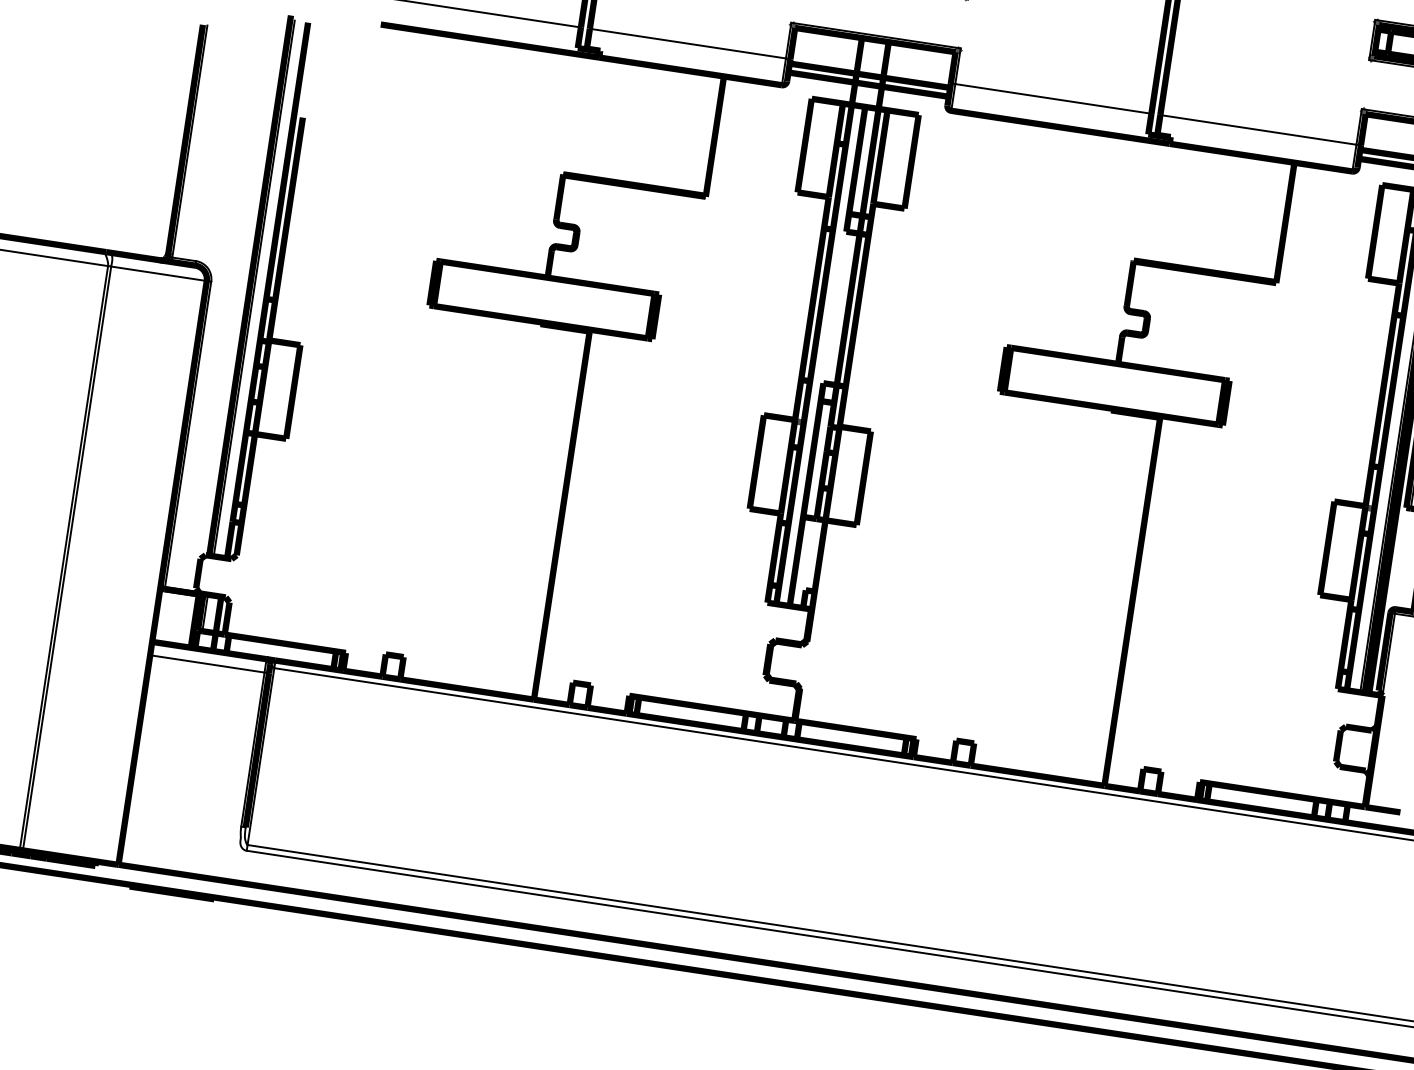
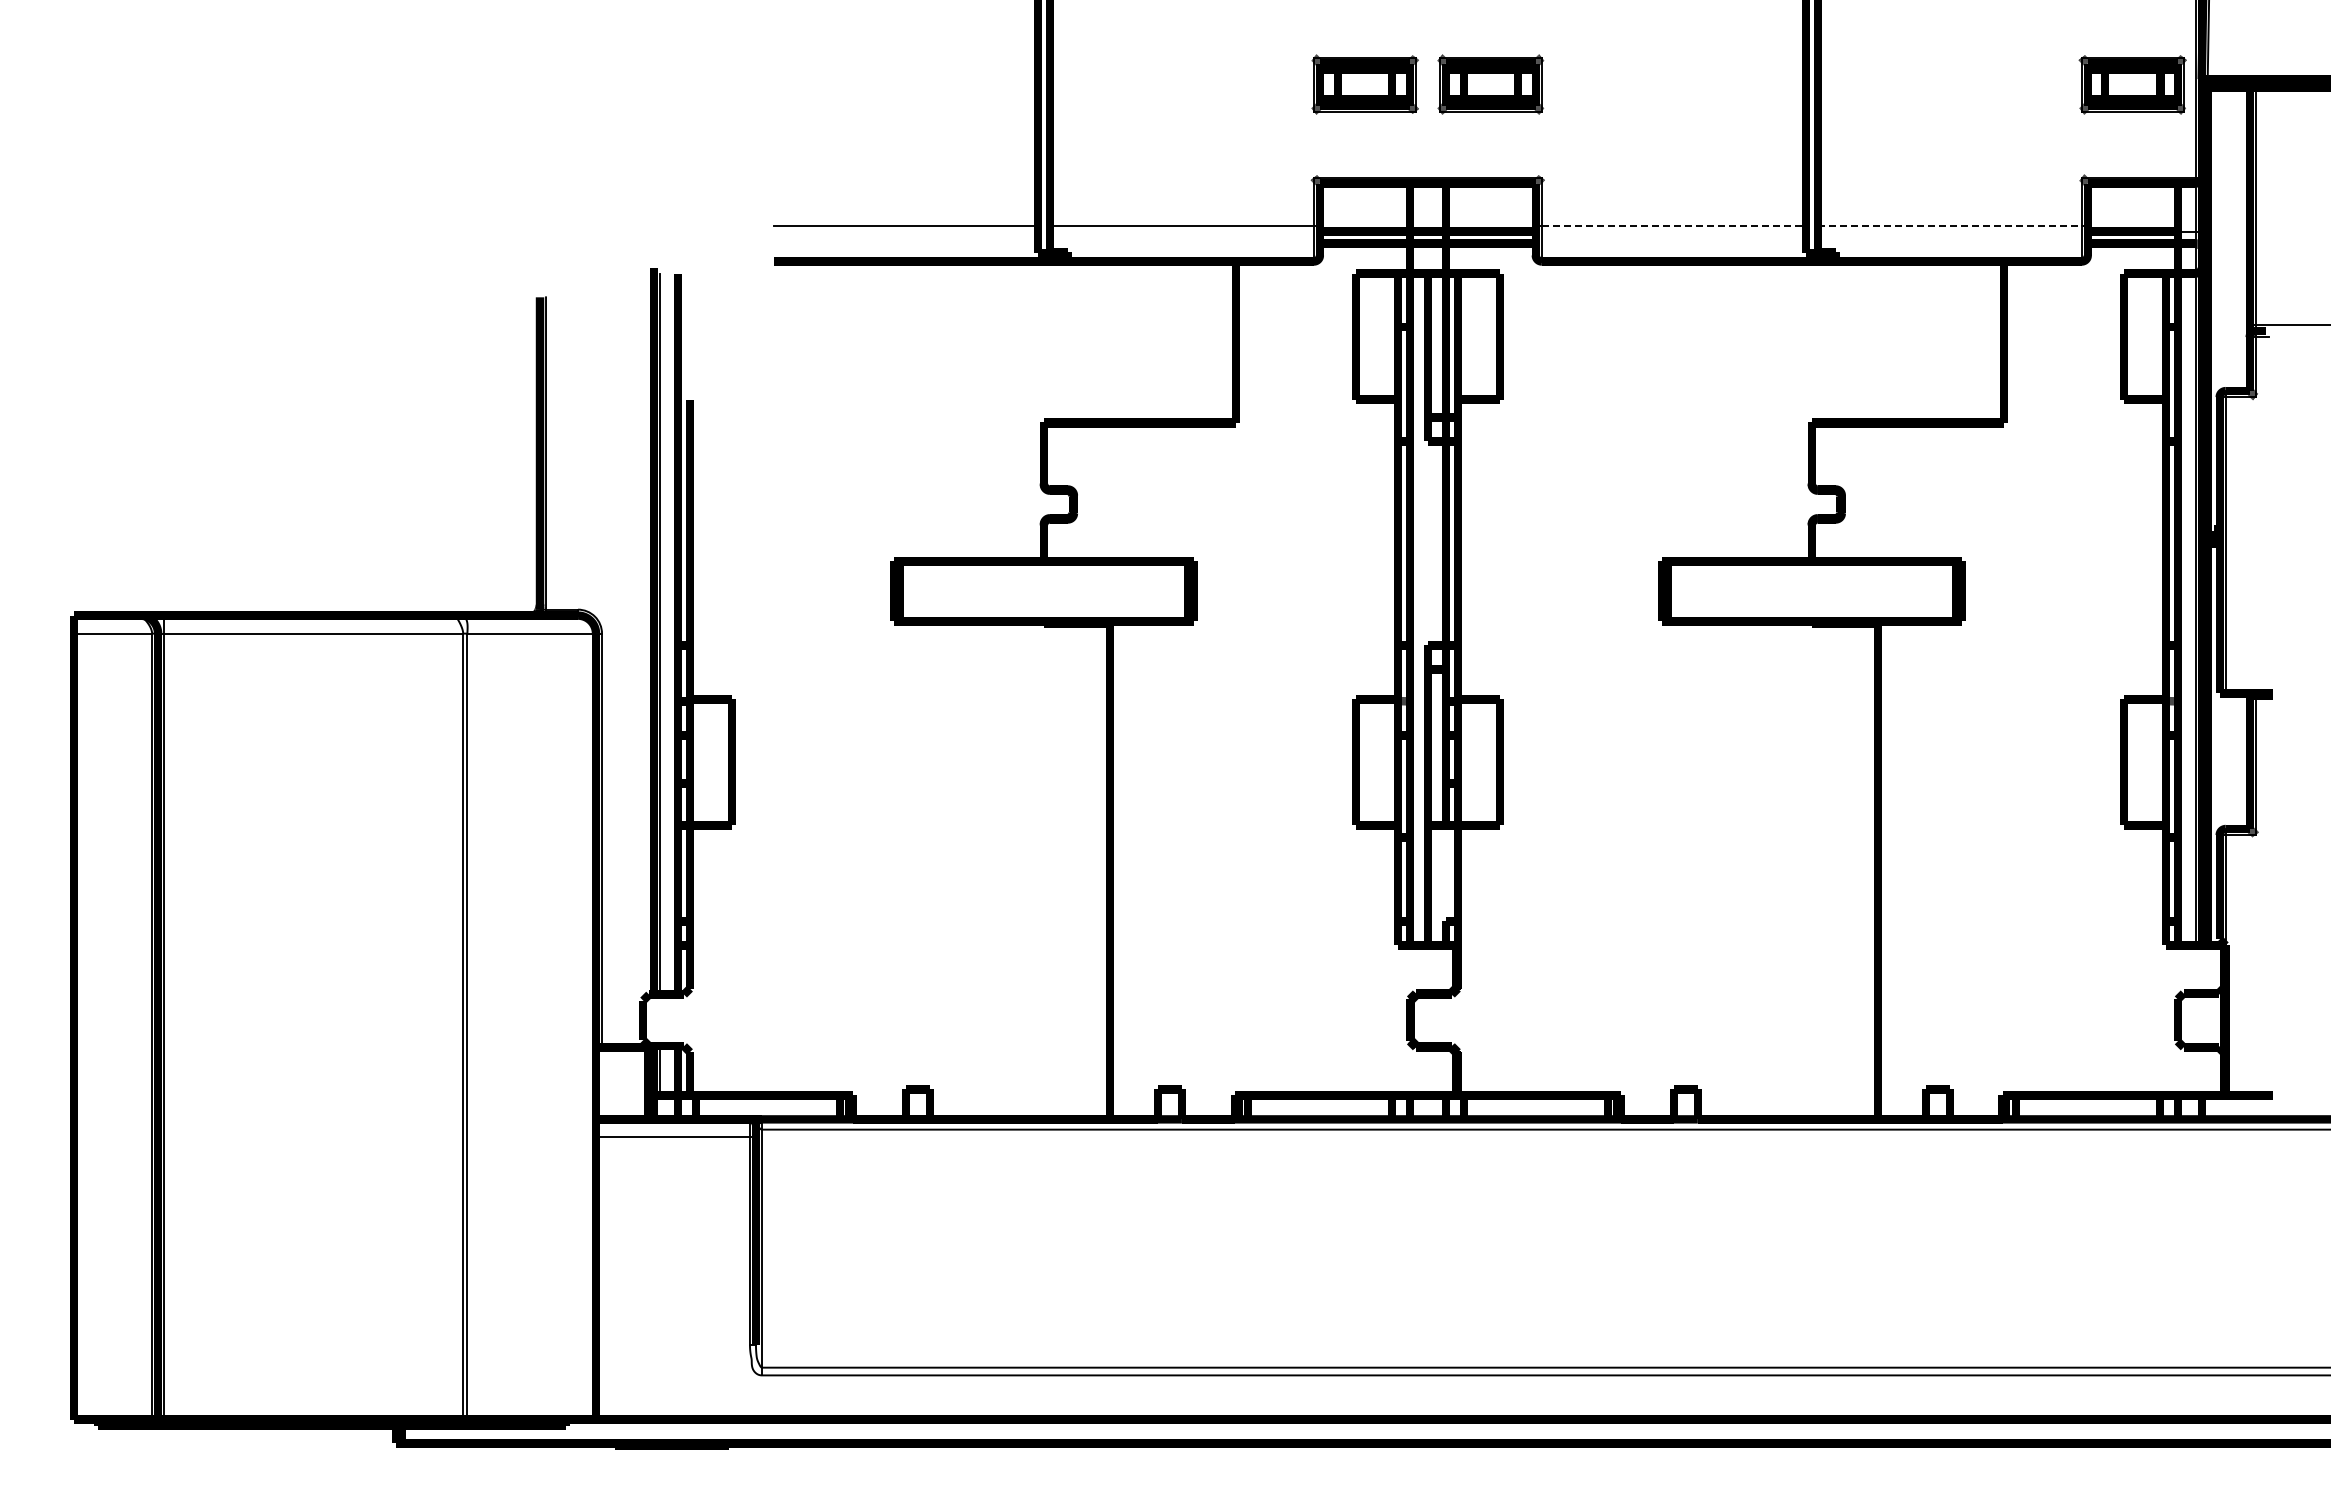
line: (1053, 98) -> (1673, 225), solid -> dashed
line: (1258, 129) -> (1949, 225), solid -> dashed

